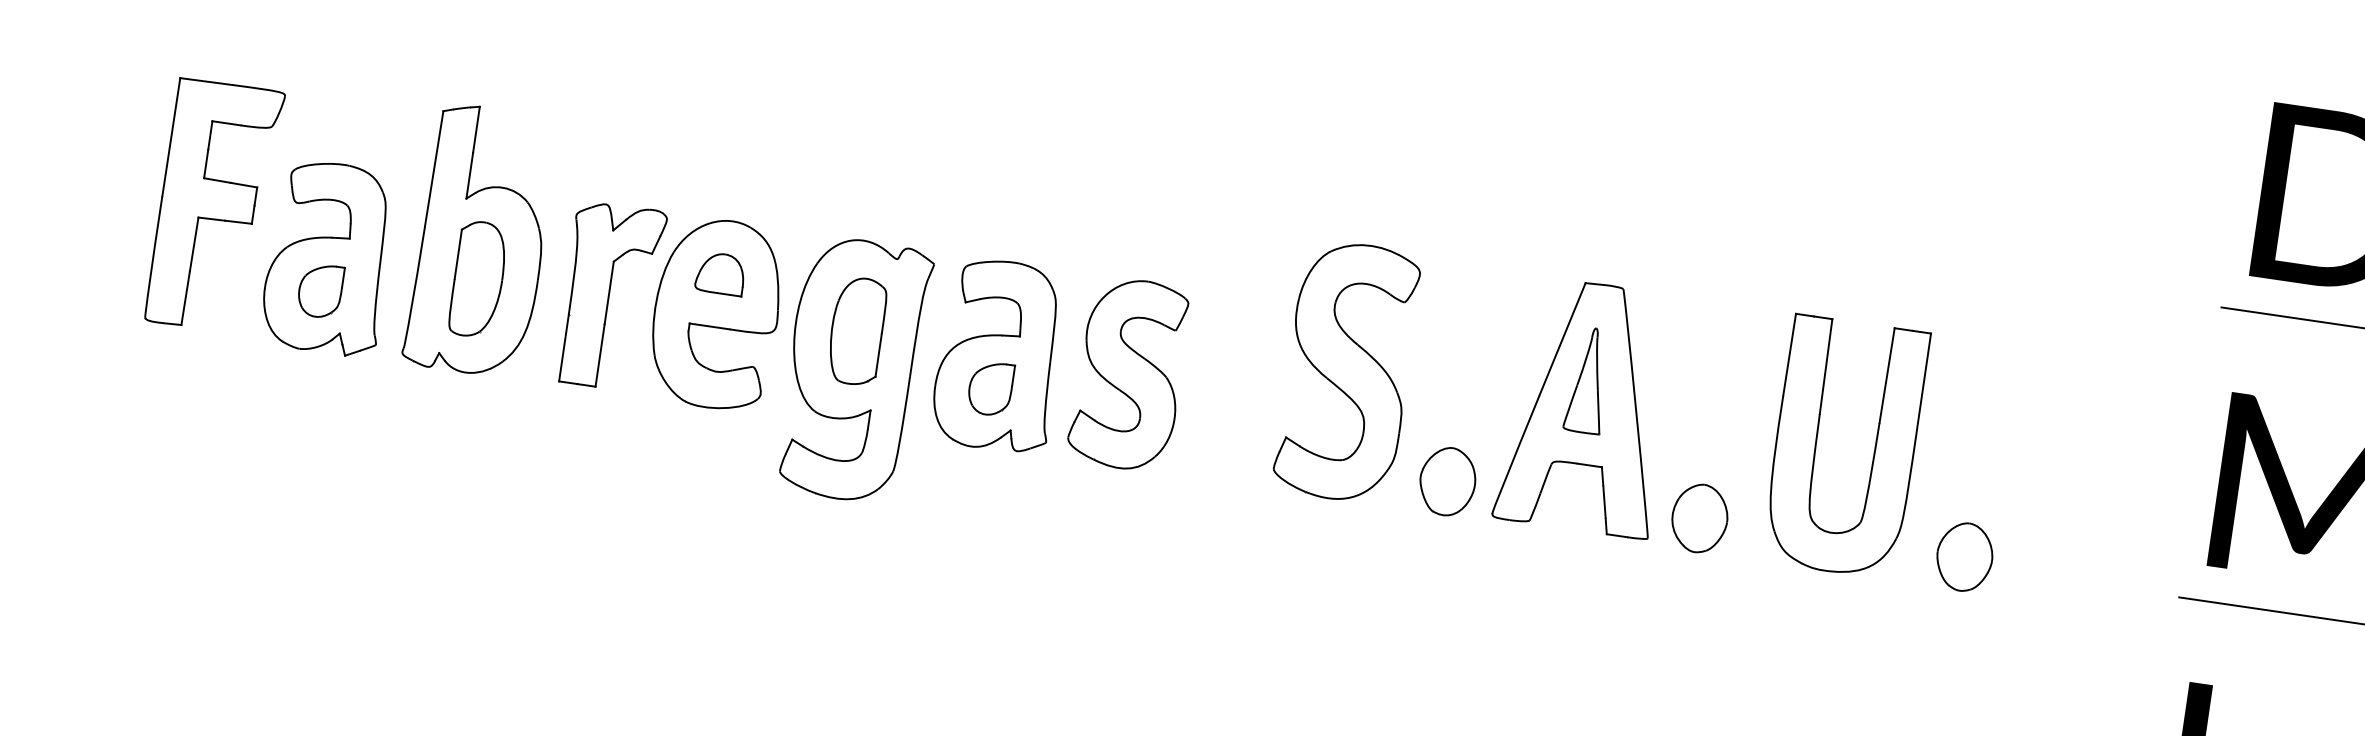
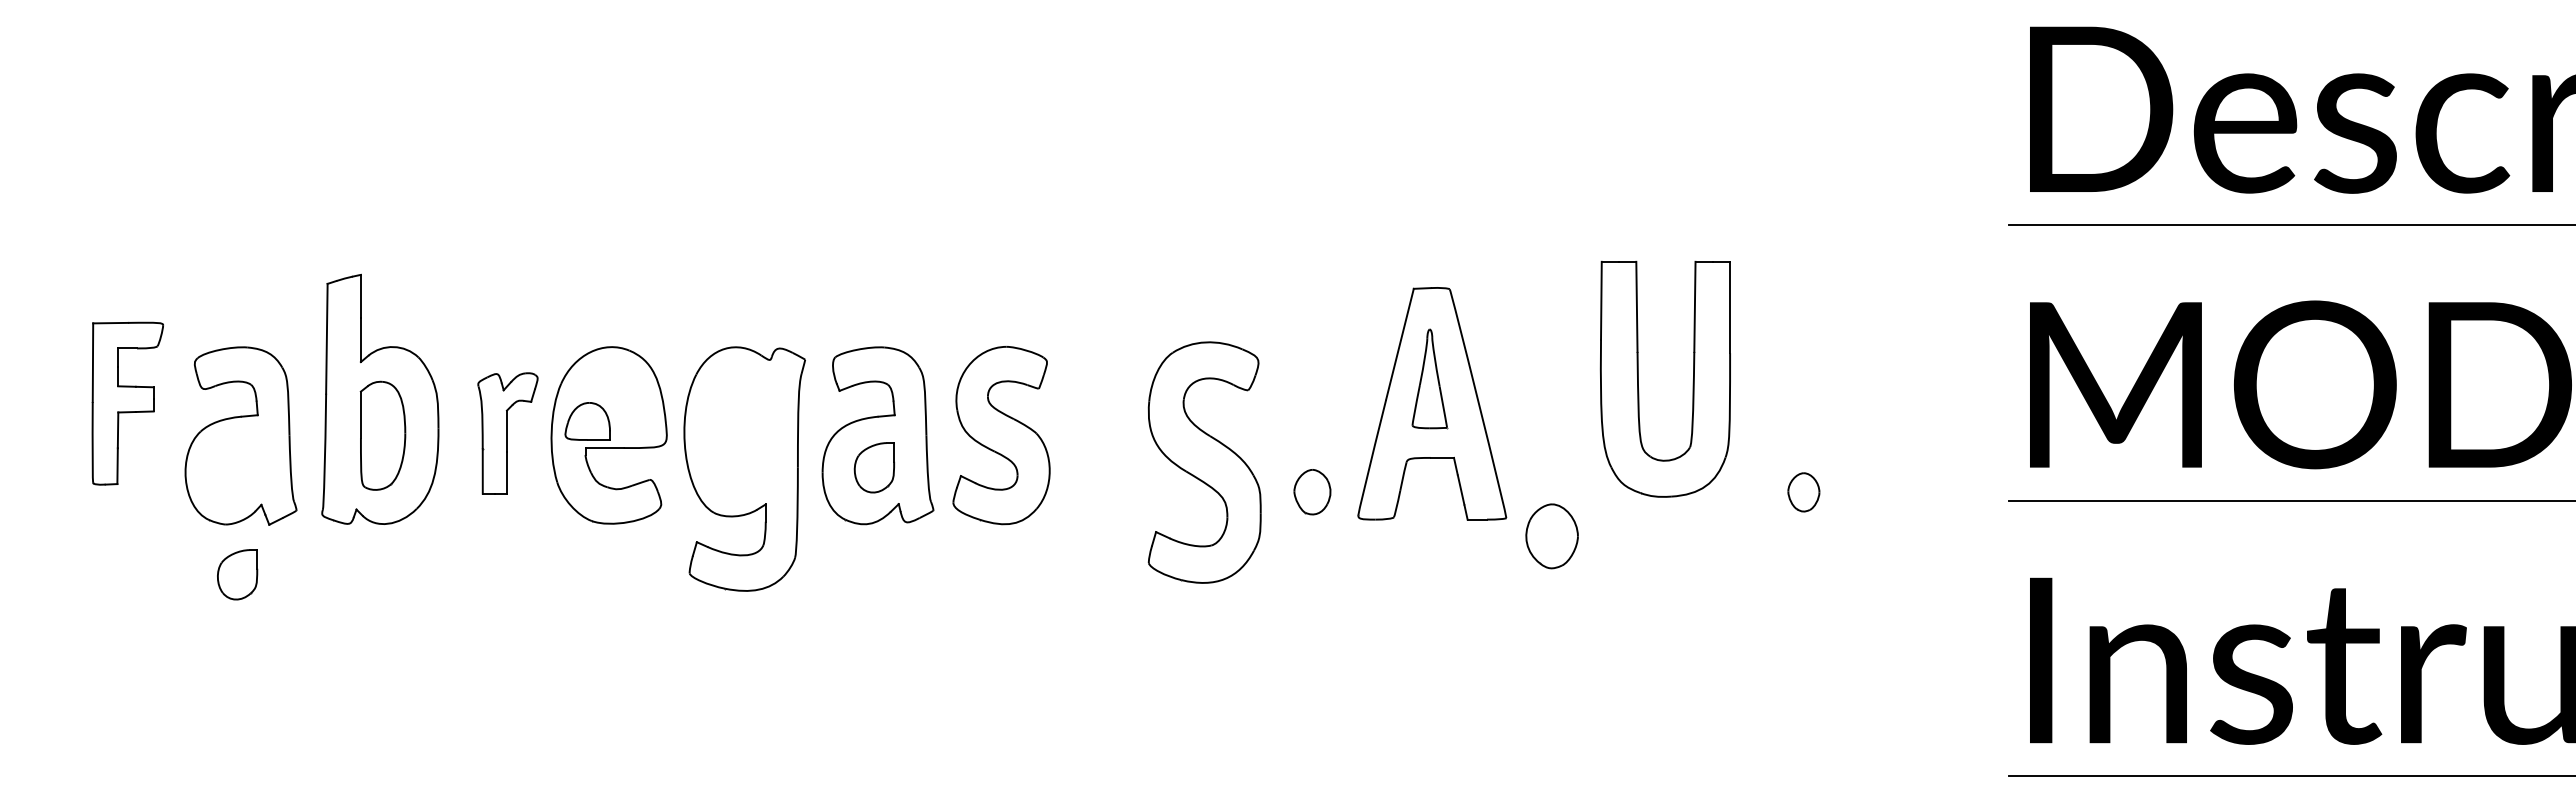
part: (214, 206) -> (127, 403), size x0.7
part: (720, 273) -> (587, 421), moved
part: (320, 290) -> (237, 574), moved
part: (609, 296) -> (507, 433), size x0.7
part: (857, 331) -> (742, 432), removed
part: (1347, 371) -> (1204, 462), moved
part: (1816, 442) -> (1638, 378), moved
part: (1447, 480) -> (1312, 491), size x0.7
part: (1699, 518) -> (1551, 536), moved
part: (1964, 557) -> (1803, 492), size x0.6

